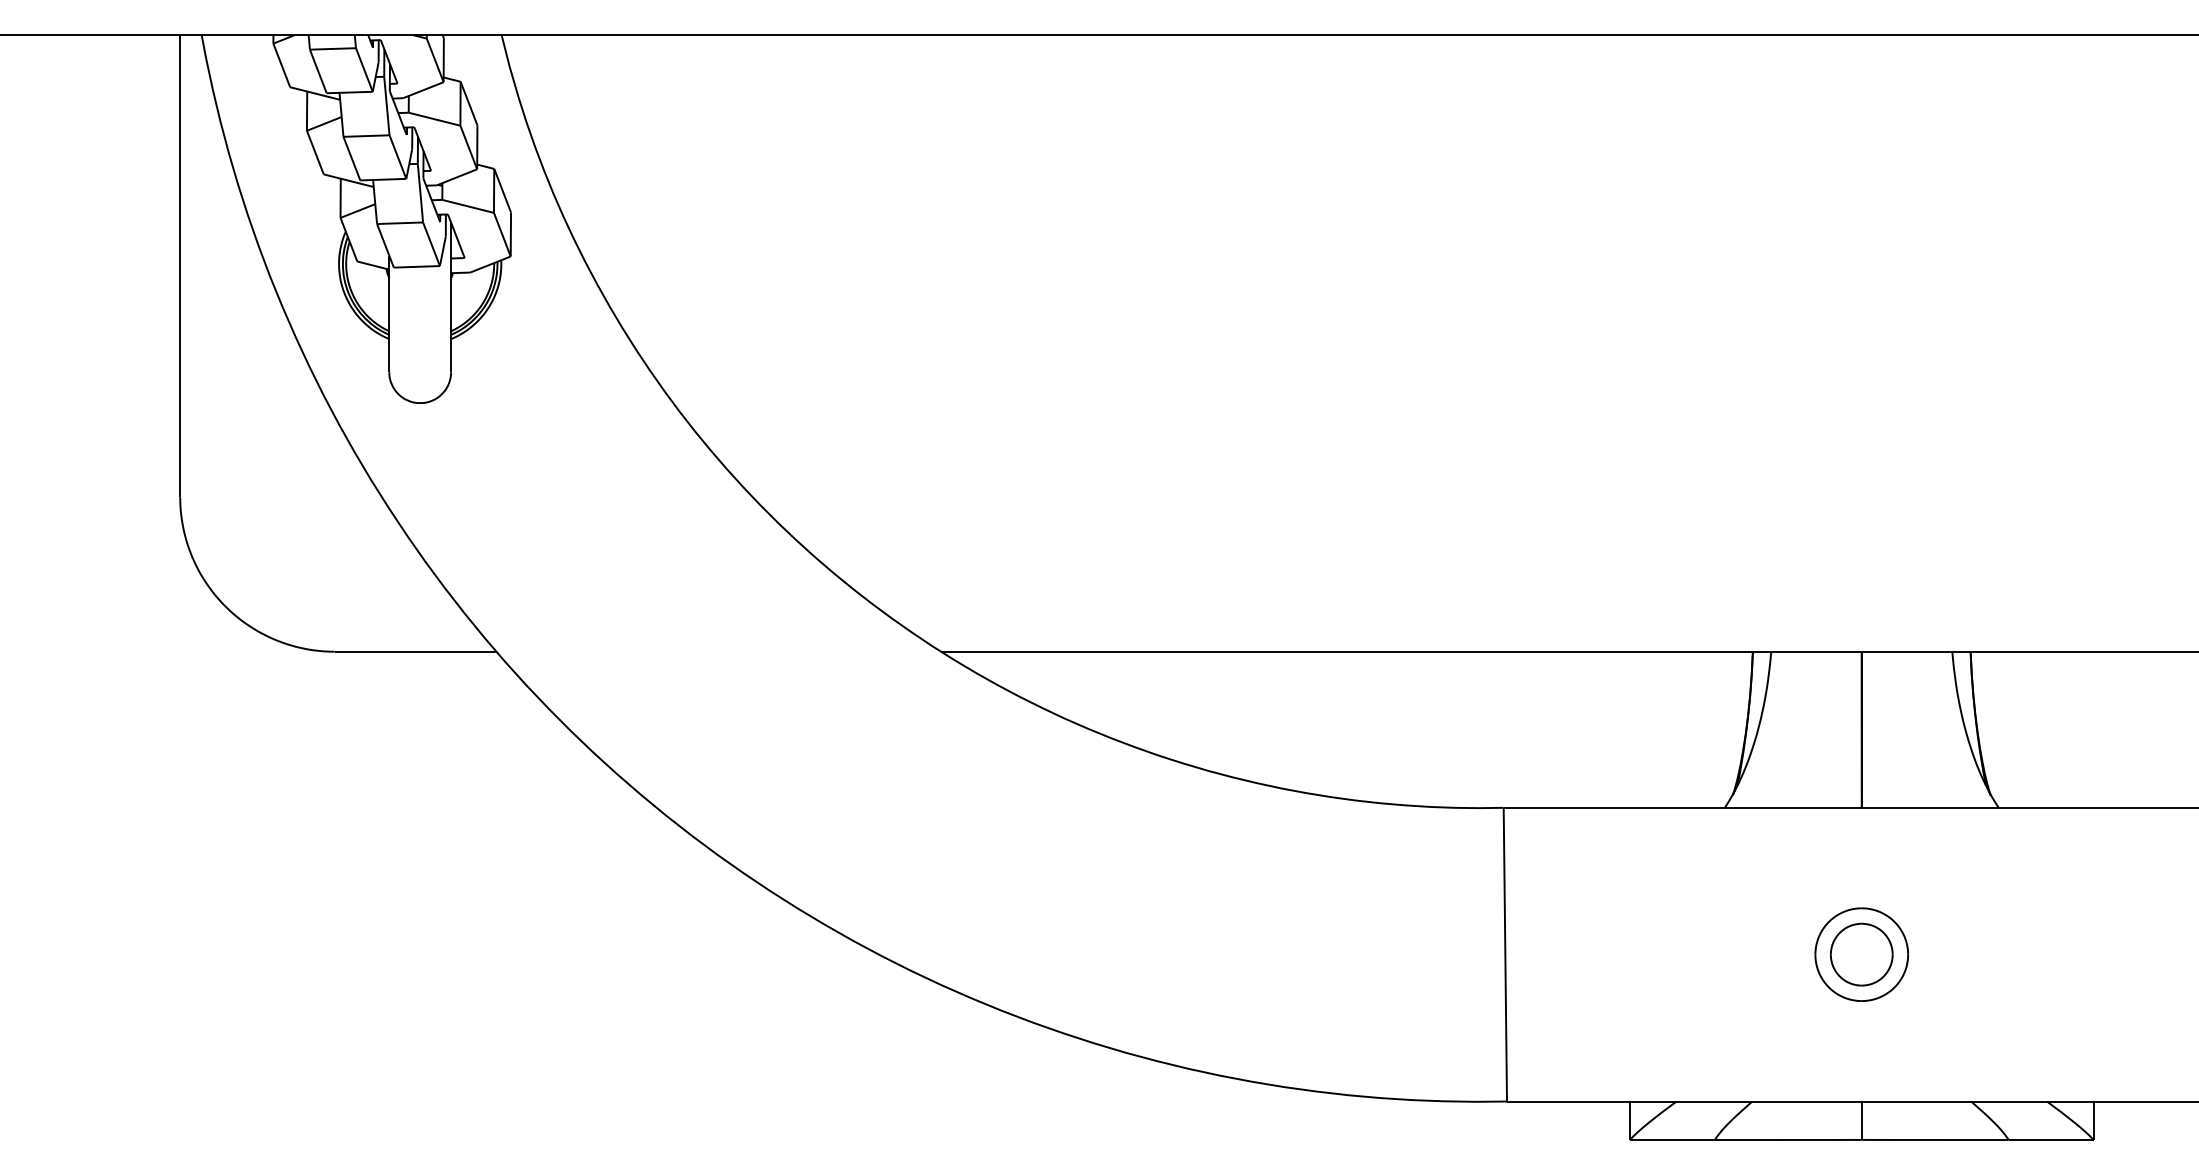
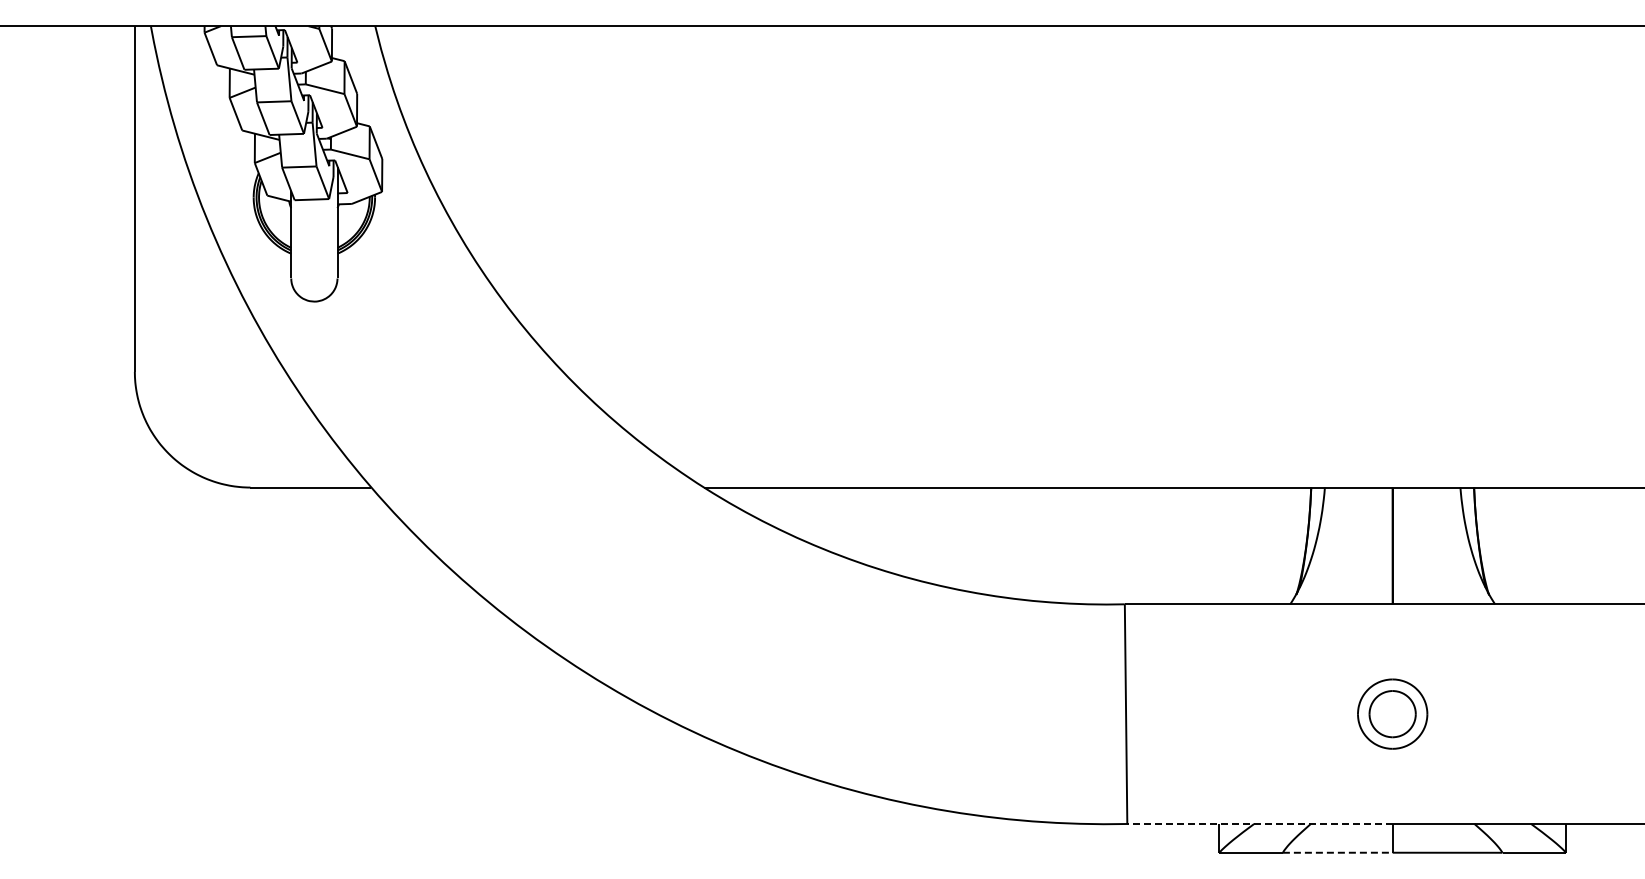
line: (1683, 1100) -> (1259, 823), solid -> dashed
line: (1788, 1139) -> (1337, 852), solid -> dashed

